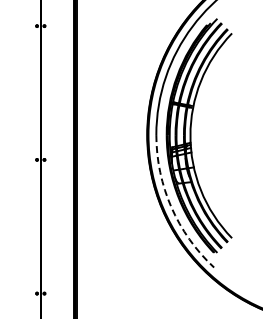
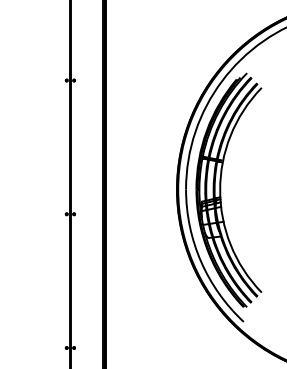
arc: (171, 207) -> (201, 261), dashed -> solid

